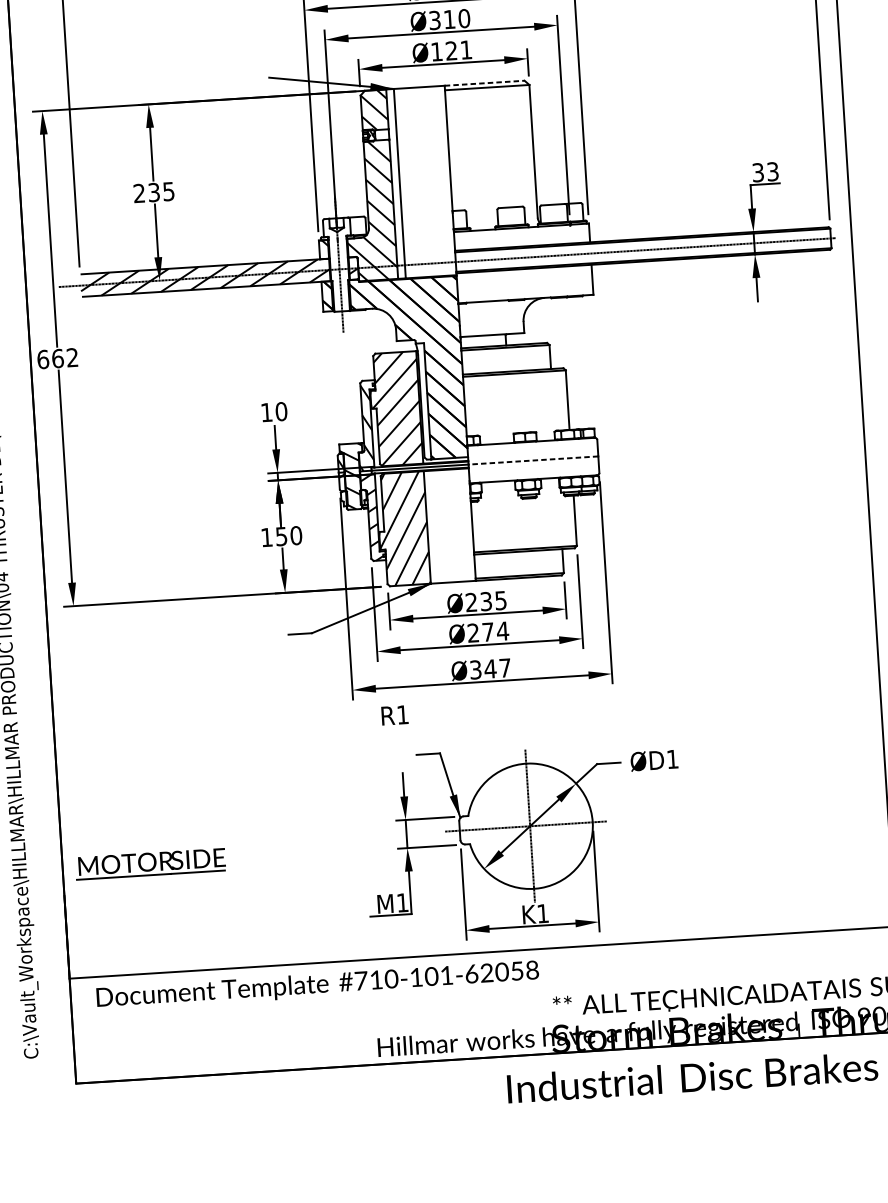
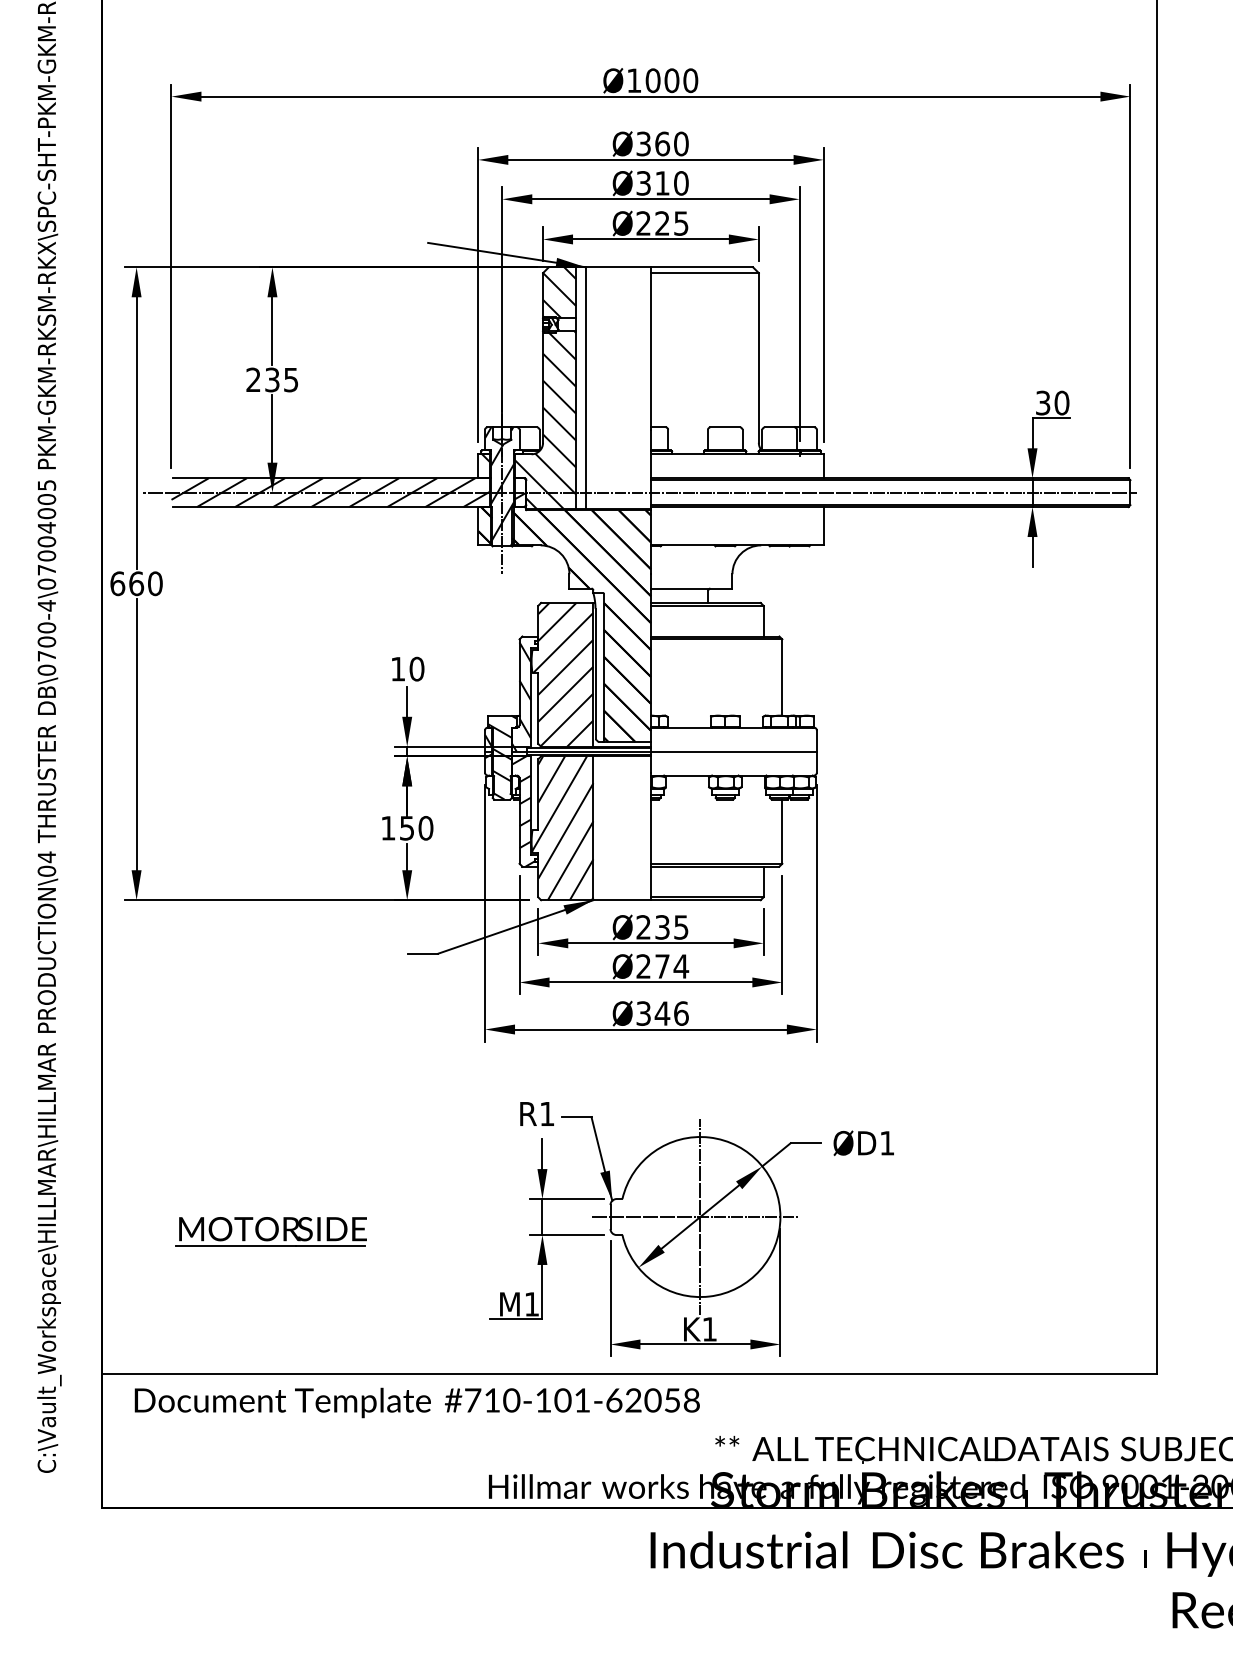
text: (451, 50) -> (662, 223), Ø121 -> Ø225
line: (485, 83) -> (702, 267), dashed -> solid
text: (772, 171) -> (1061, 402), 33 -> 30
hatch: (337, 264) -> (499, 486), added
text: (72, 357) -> (155, 583), 662 -> 660
line: (533, 460) -> (733, 751), dashed -> solid
text: (505, 667) -> (681, 1013), Ø347 -> Ø346
text: (394, 715) -> (536, 1113), moved
part: (150, 863) -> (270, 1231), moved

